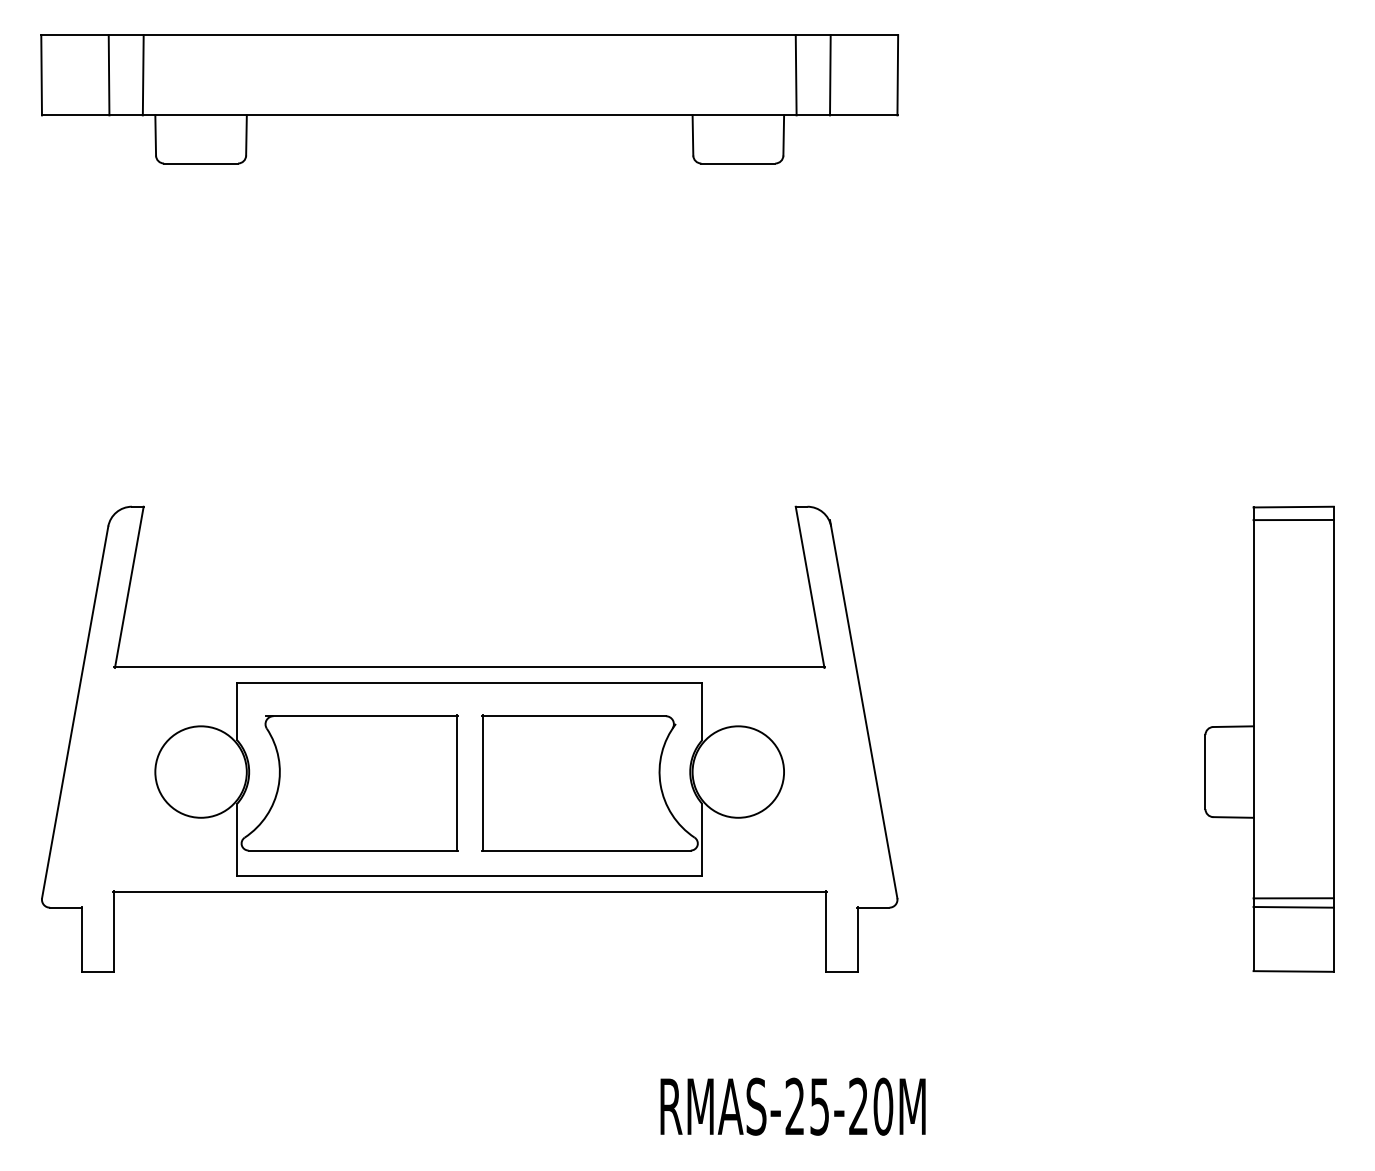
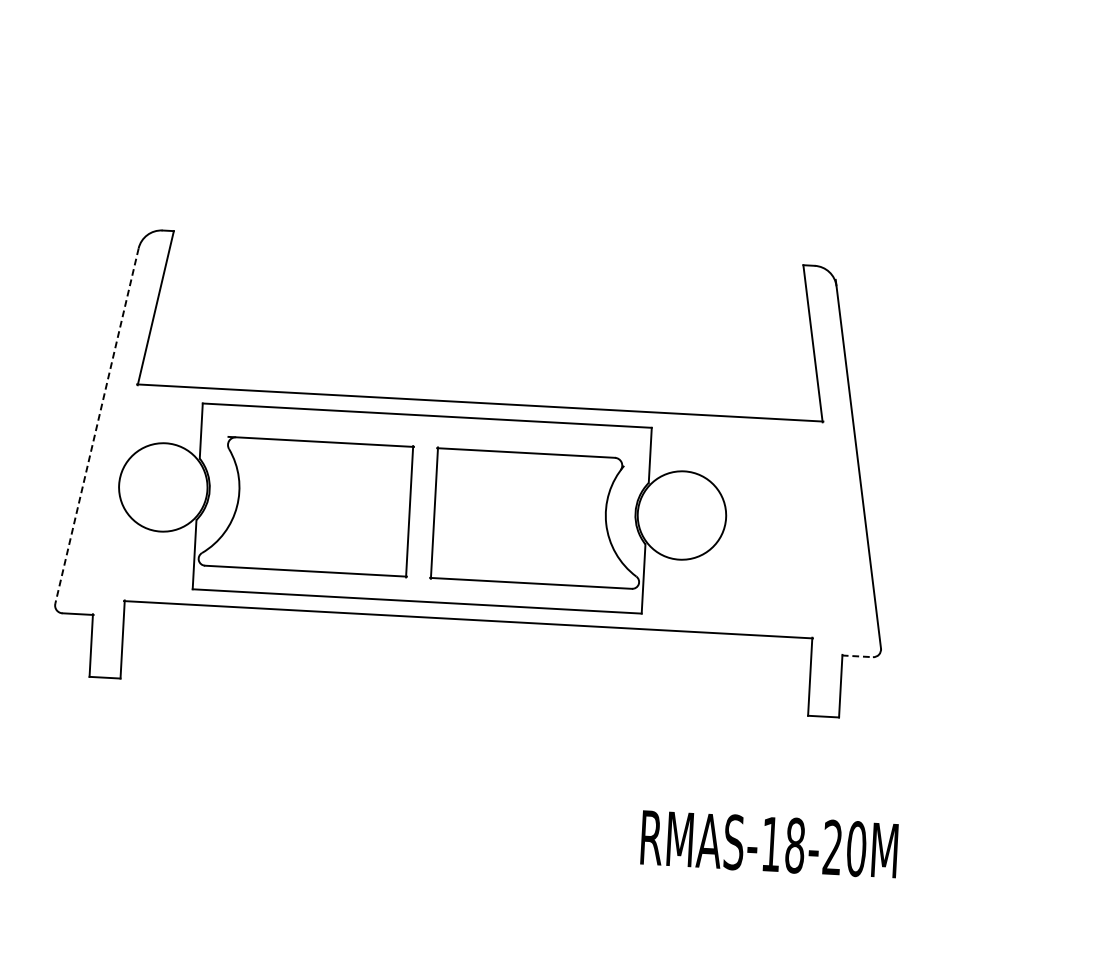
line: (75, 712) -> (97, 426), solid -> dashed
part: (469, 779) -> (422, 508), moved
line: (873, 907) -> (857, 656), solid -> dashed
text: (807, 1106) -> (783, 844), RMAS-25-20M -> RMAS-18-20M

